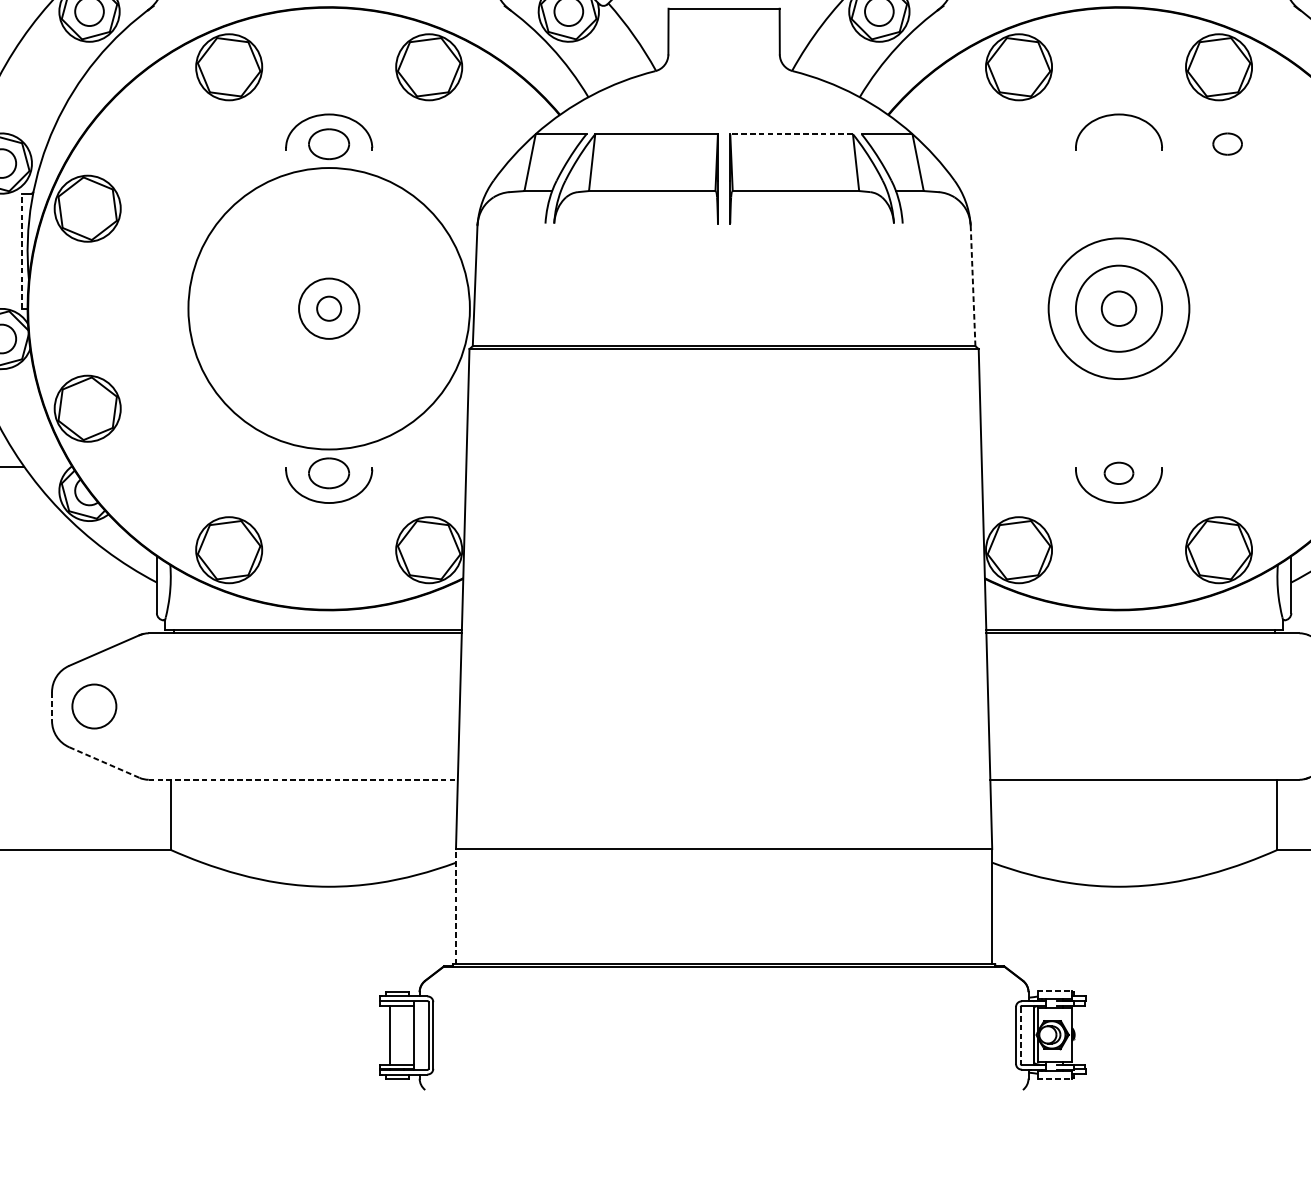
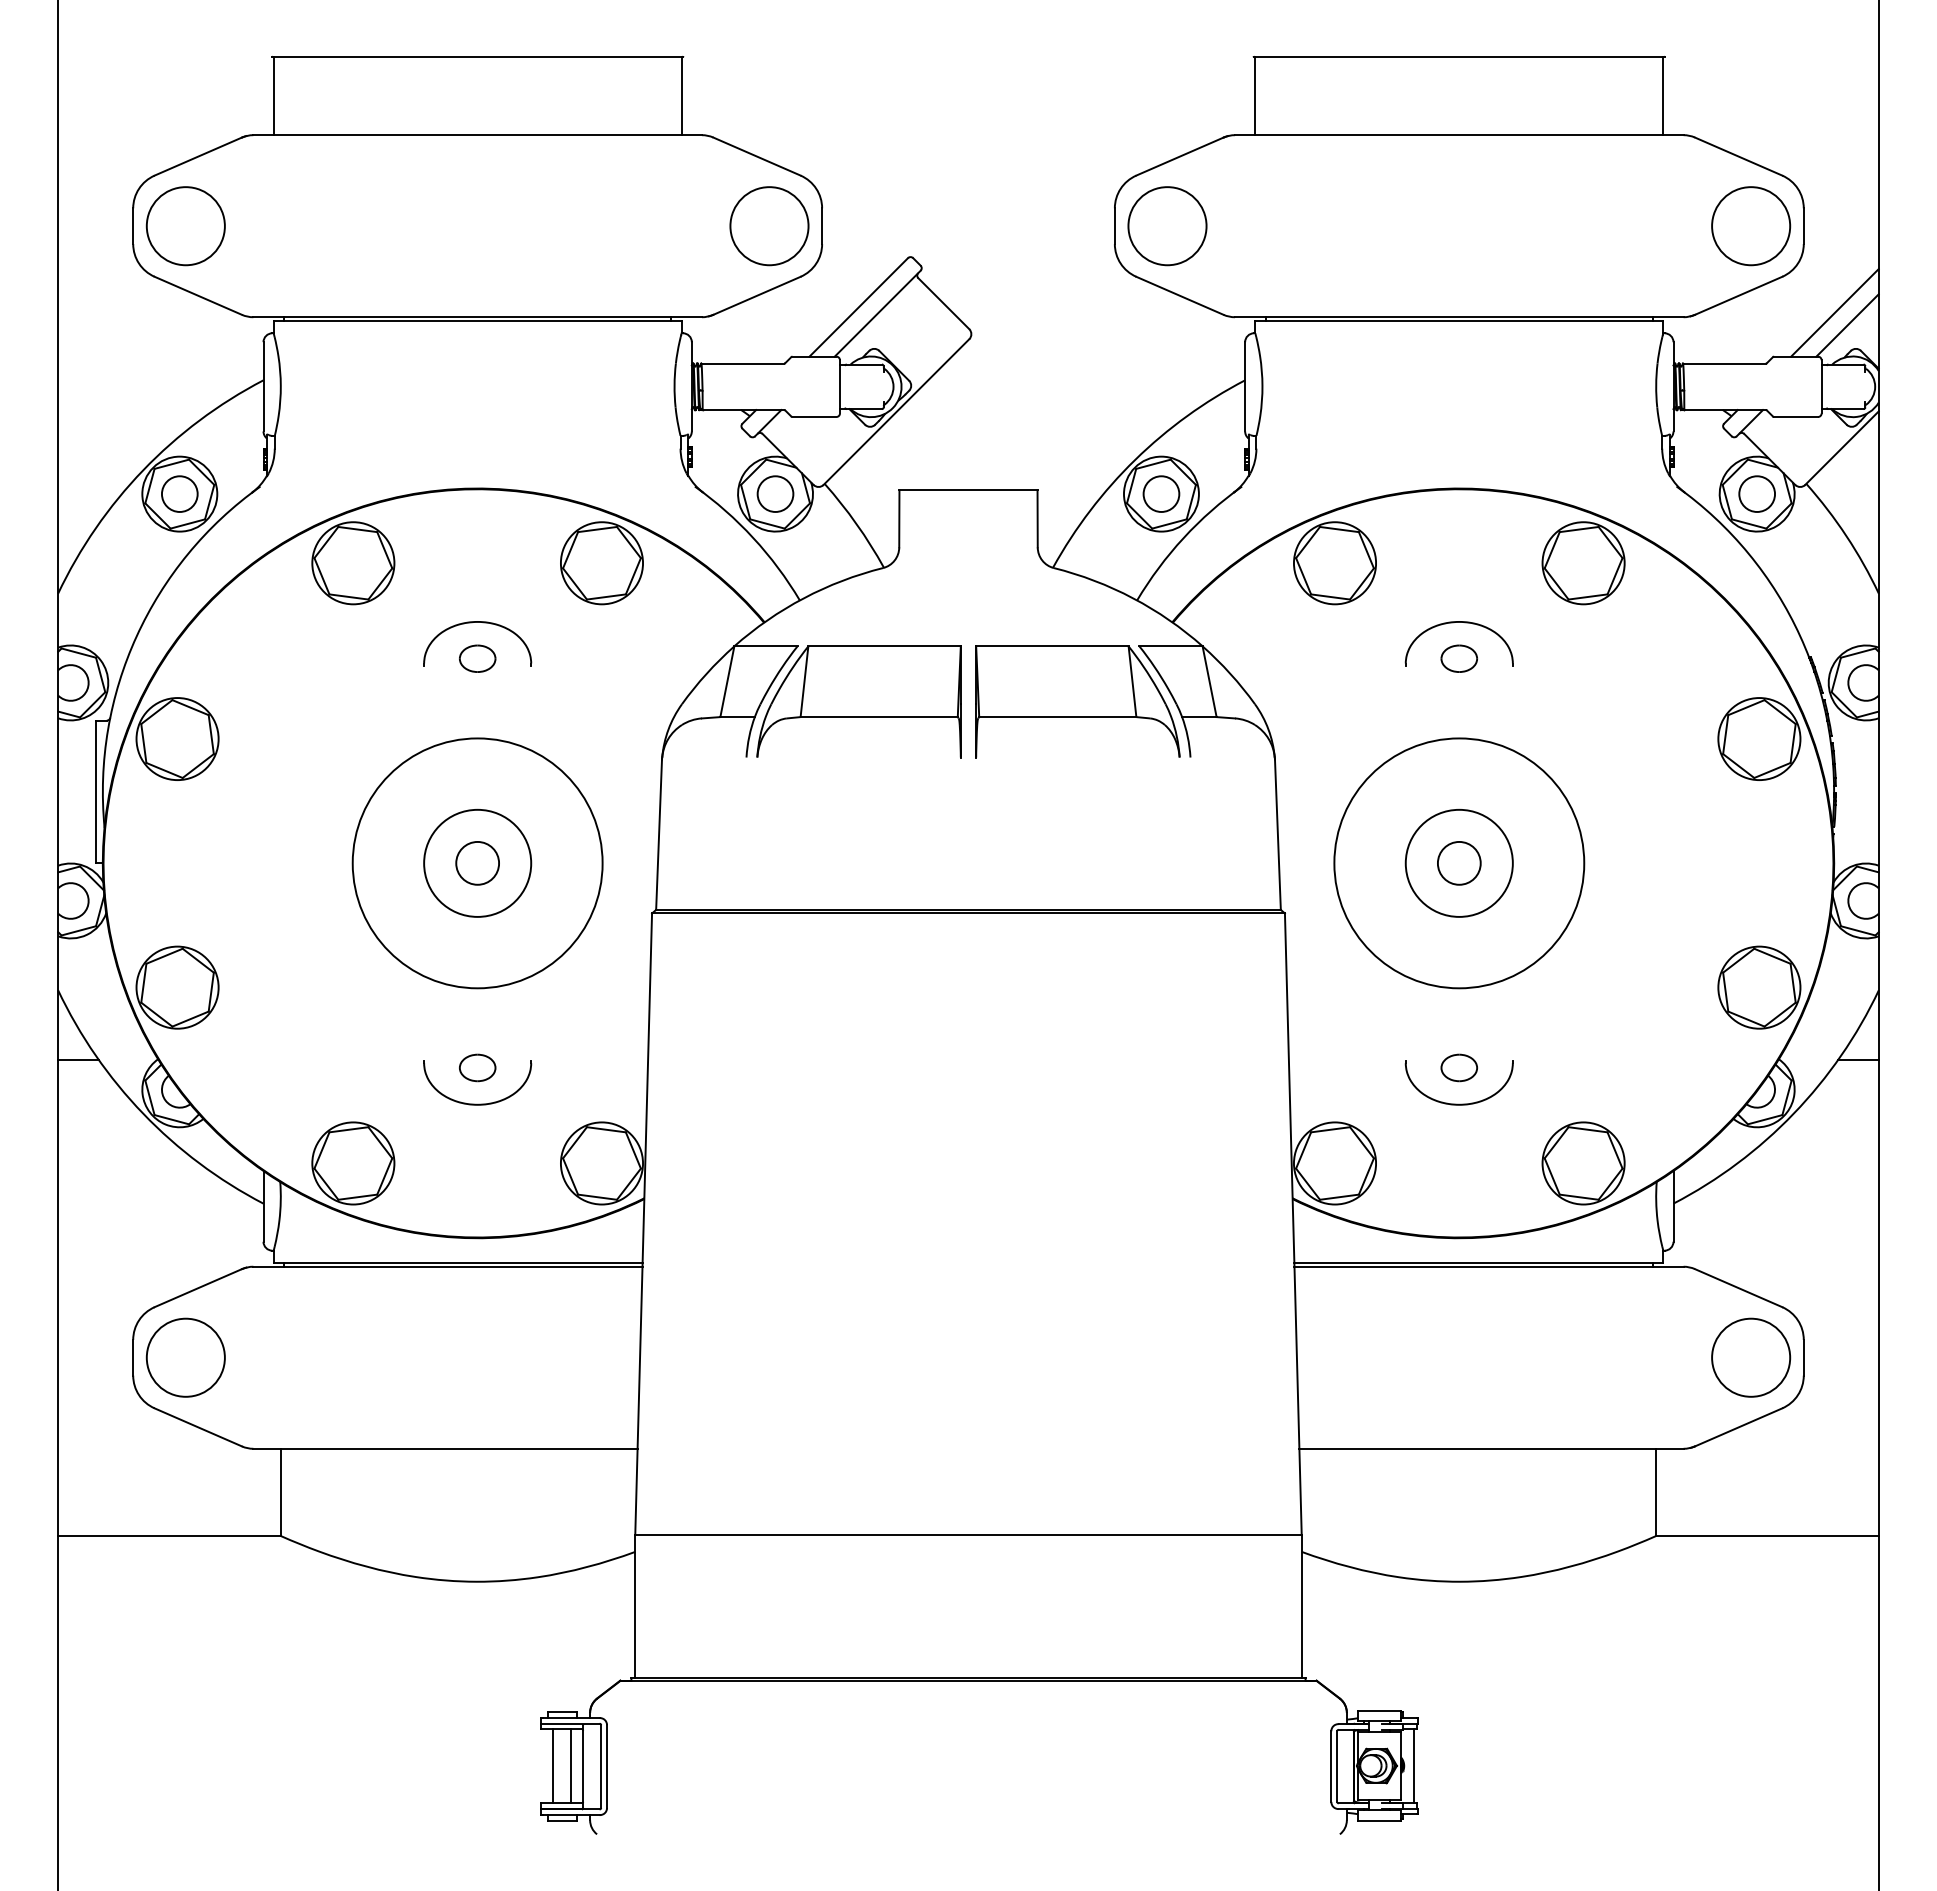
line: (790, 134) -> (1051, 646), dashed -> solid
part: (329, 143) -> (477, 658), size x0.71
part: (1226, 143) -> (1458, 658), moved
line: (21, 250) -> (95, 791), dashed -> solid
line: (972, 285) -> (1277, 834), dashed -> solid
circle: (329, 308) -> (477, 862), size x1.43
circle: (329, 308) -> (477, 862), size x1.43
circle: (329, 308) -> (477, 863), size x0.71
circle: (1119, 308) -> (1459, 863), size x1.43
part: (329, 472) -> (477, 1067), size x0.71
line: (52, 706) -> (133, 1357), dashed -> solid
circle: (94, 706) -> (185, 1357), size x1.43
line: (104, 762) -> (198, 1427), dashed -> solid
line: (303, 779) -> (445, 1448), dashed -> solid
line: (456, 906) -> (635, 1606), dashed -> solid
line: (1054, 990) -> (1379, 1710), dashed -> solid
line: (404, 1035) -> (571, 1766), added
line: (1082, 1035) -> (1414, 1766), added
line: (1021, 1036) -> (1337, 1767), dashed -> solid
line: (1054, 1079) -> (1379, 1821), dashed -> solid

